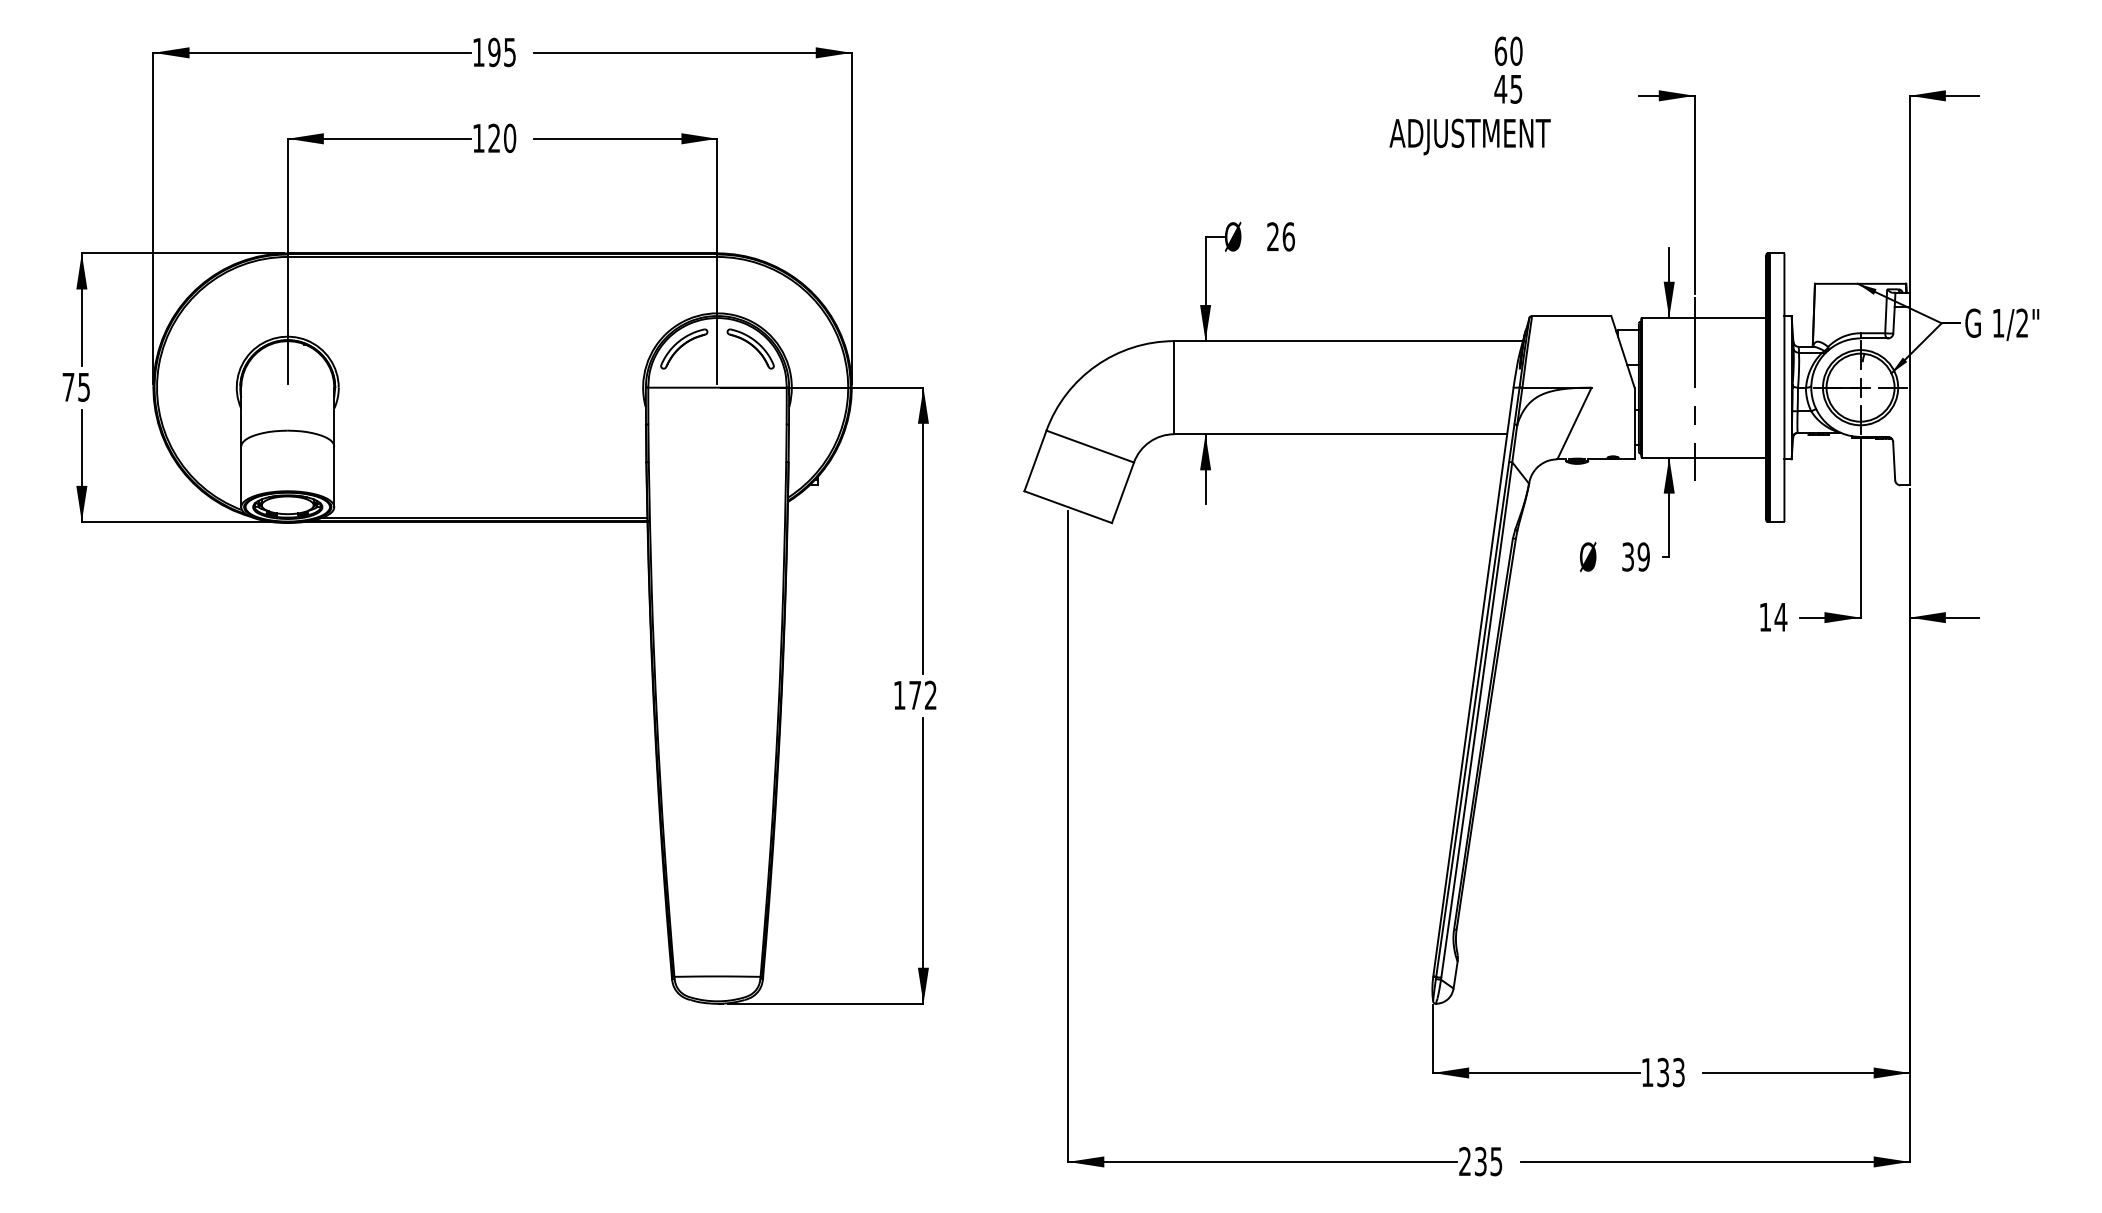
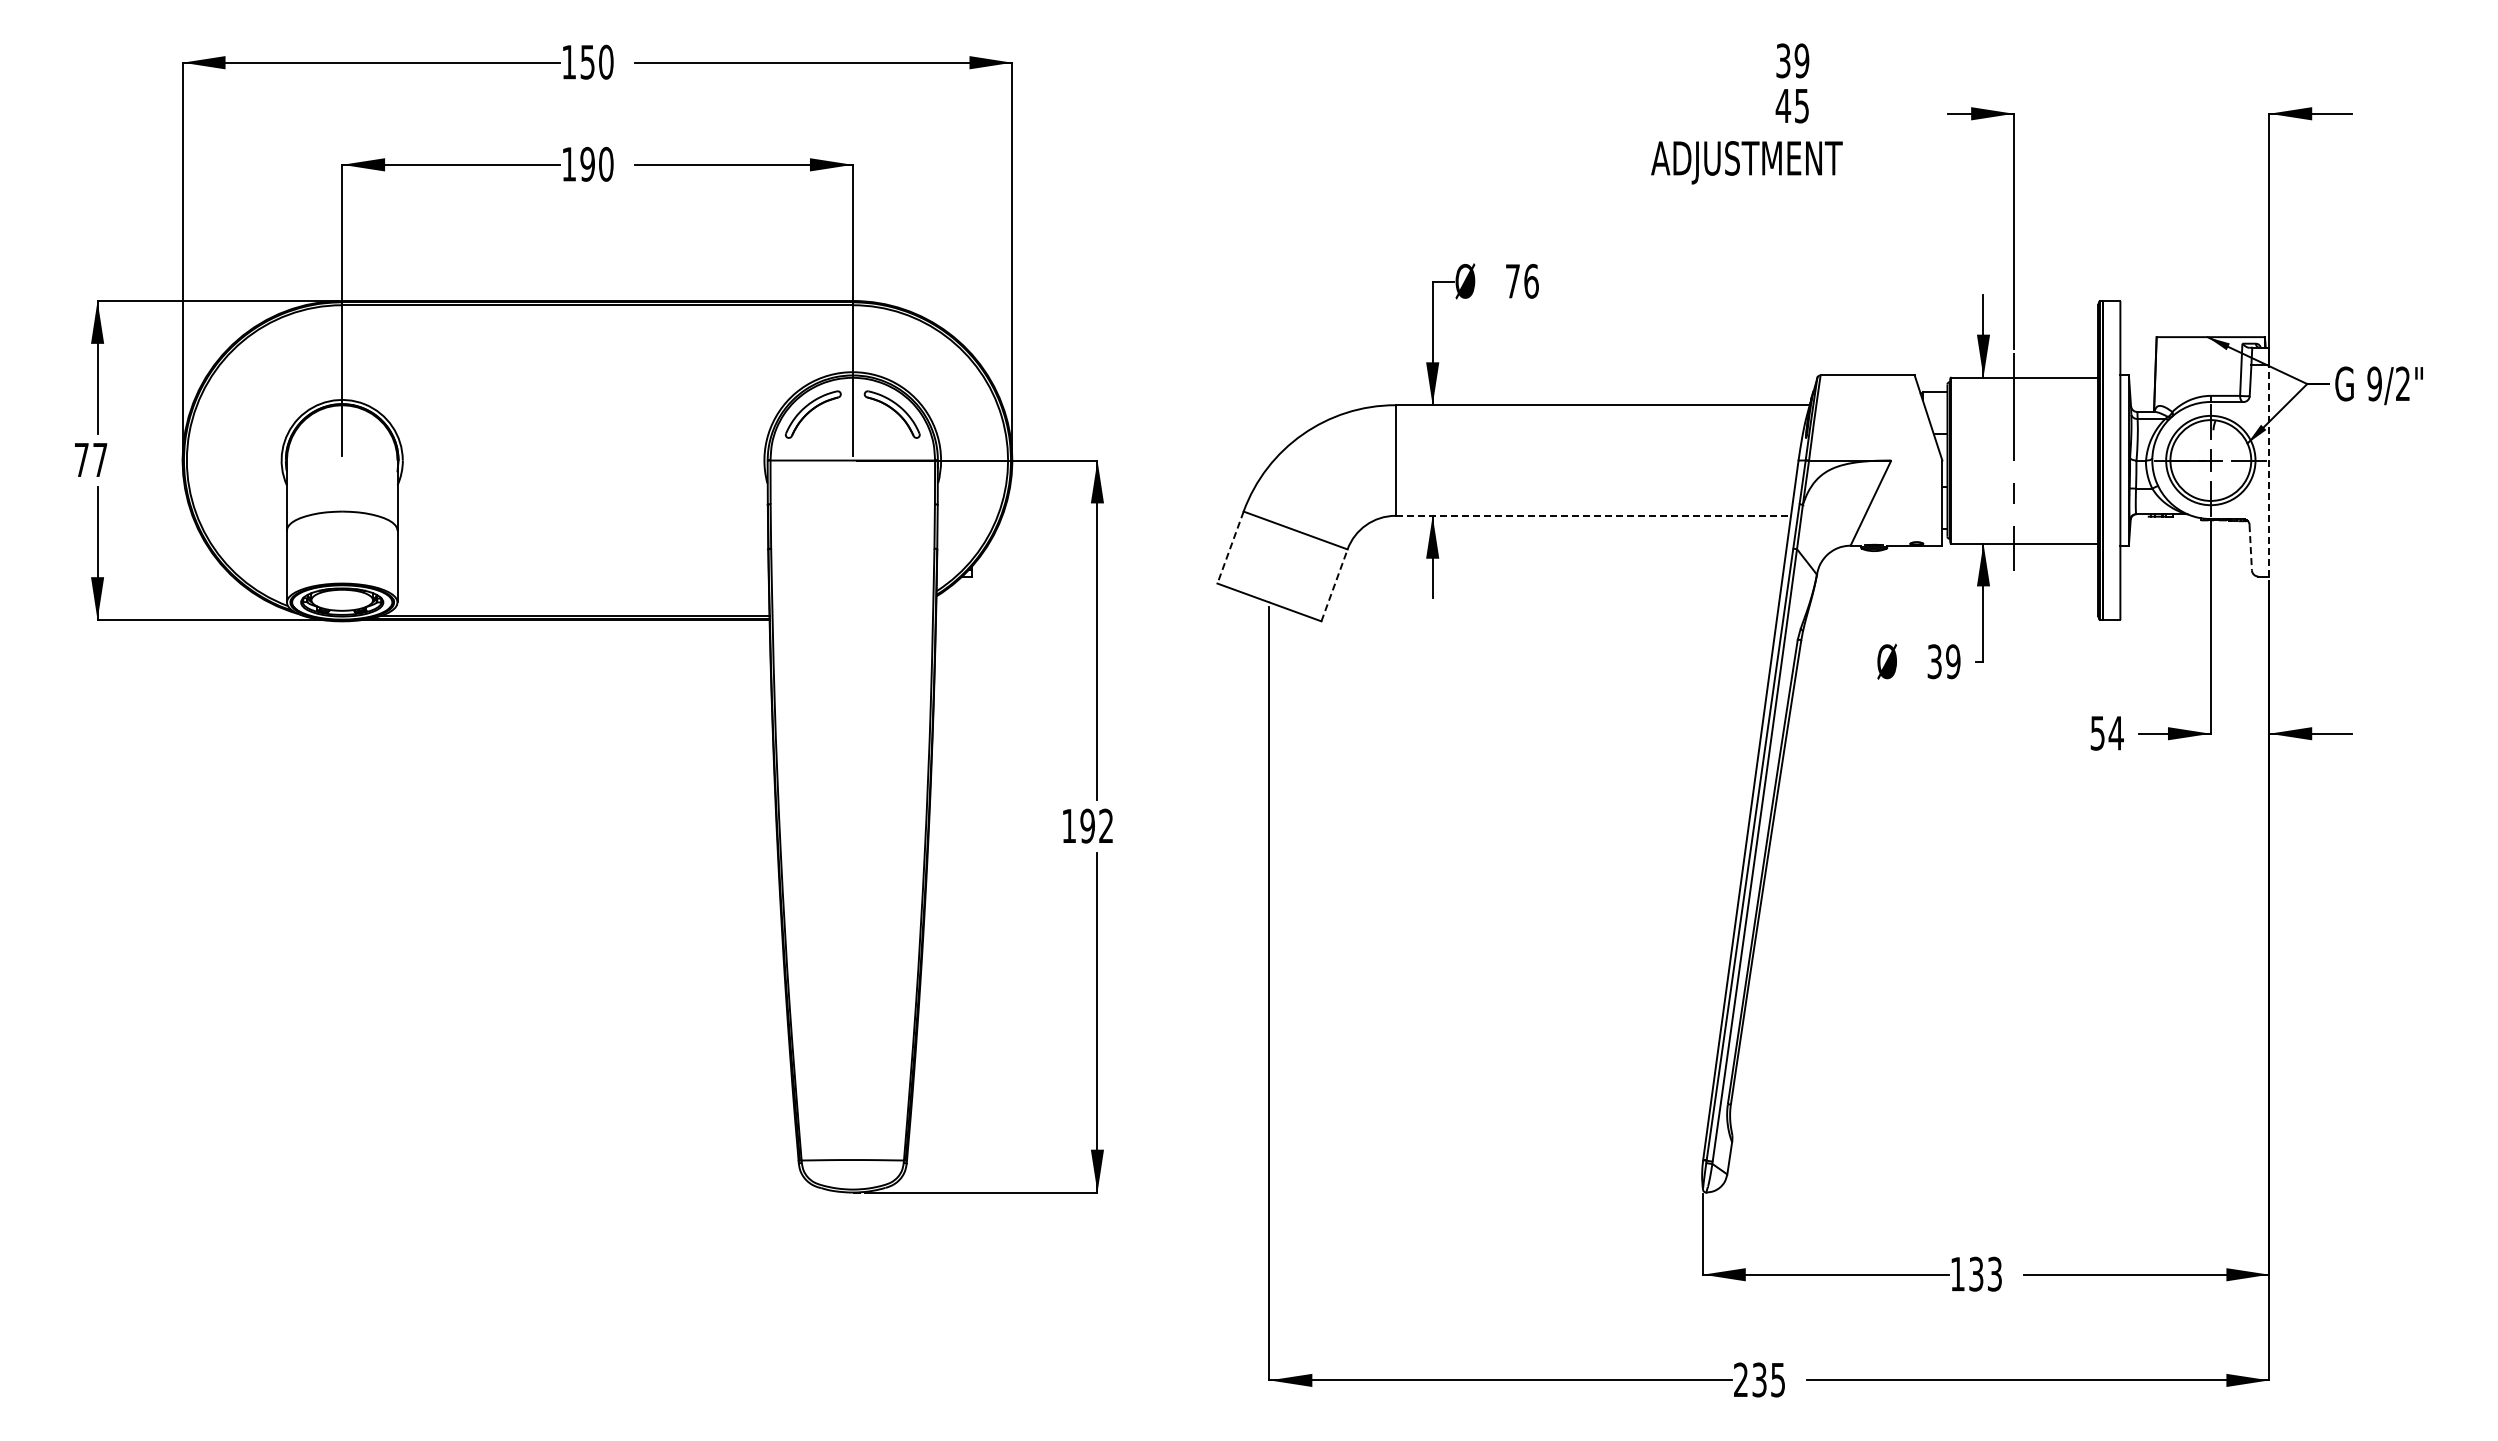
text: (1508, 50) -> (1792, 60), 60 -> 39
text: (501, 51) -> (596, 61), 195 -> 150
text: (494, 138) -> (587, 164), 120 -> 190
text: (1272, 236) -> (1512, 281), 26 -> 76
text: (1998, 322) -> (2374, 383), 1/2" -> 9/2"
text: (84, 387) -> (100, 460), 75 -> 77
line: (1909, 396) -> (2269, 470), solid -> dashed
line: (1340, 433) -> (1593, 515), solid -> dashed
line: (1893, 460) -> (2250, 547), solid -> dashed
line: (1035, 461) -> (1230, 548), solid -> dashed
line: (1122, 492) -> (1334, 584), solid -> dashed
text: (1765, 617) -> (2097, 733), 14 -> 54
text: (915, 694) -> (1087, 825), 172 -> 192

